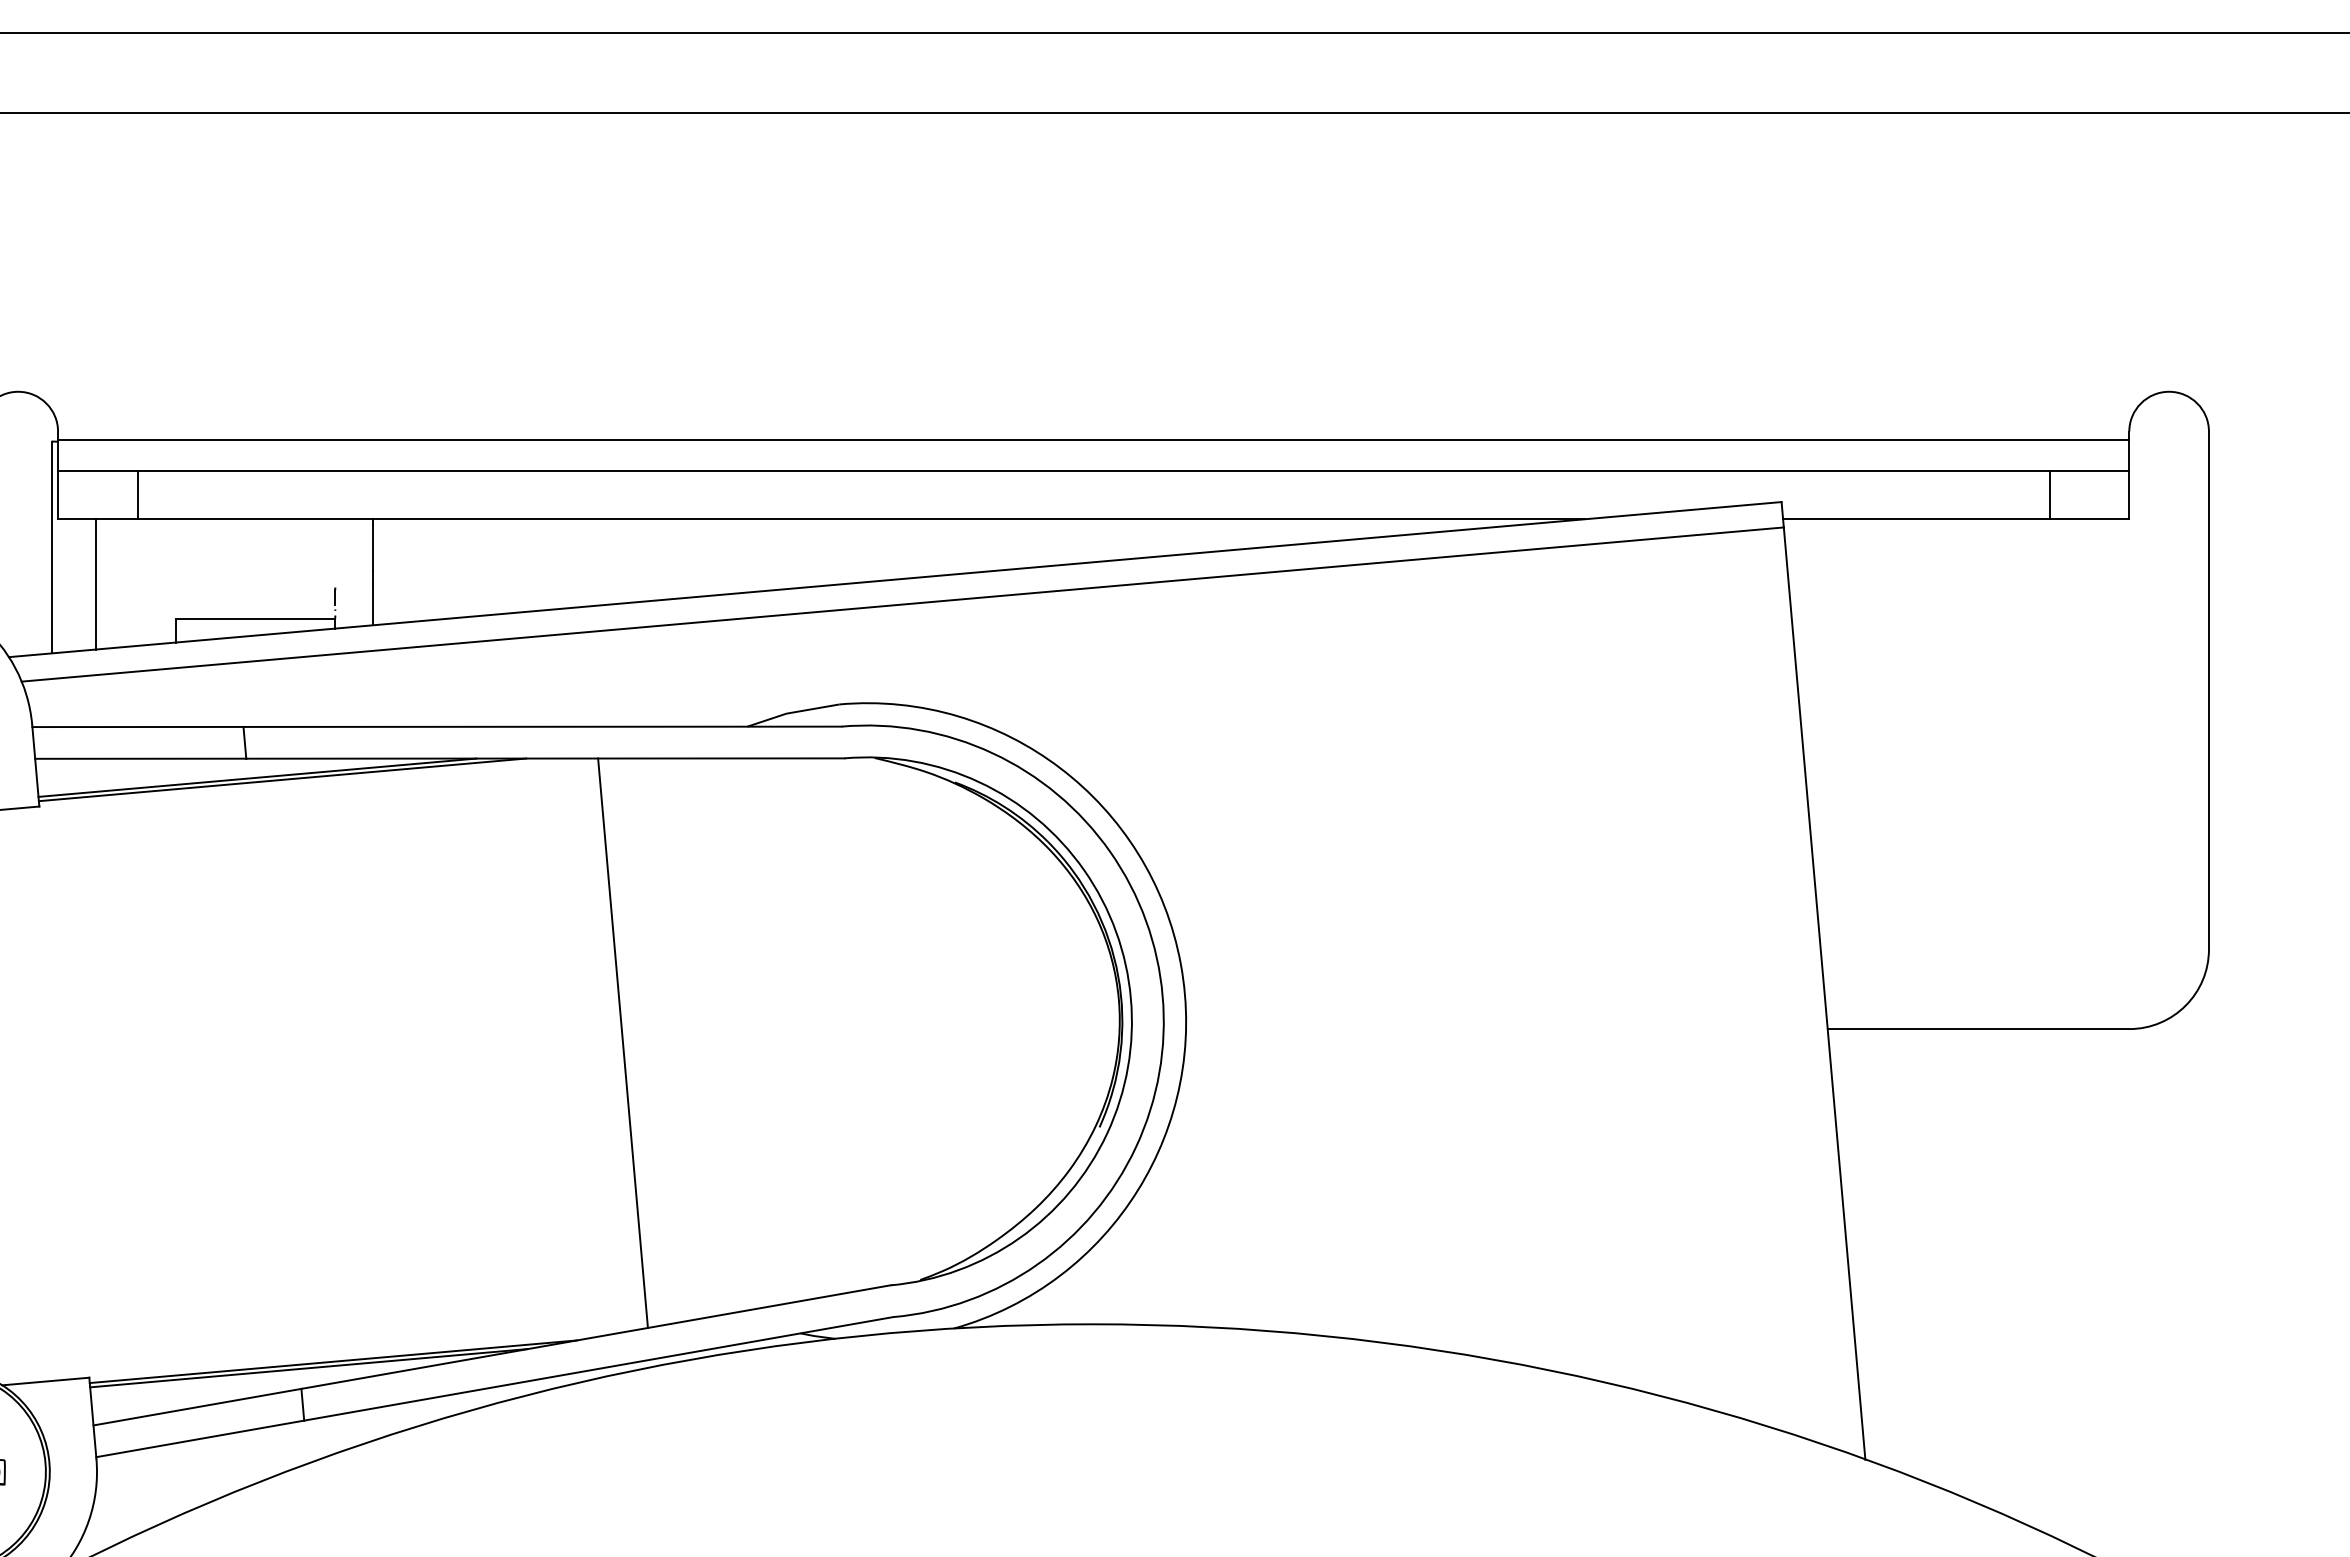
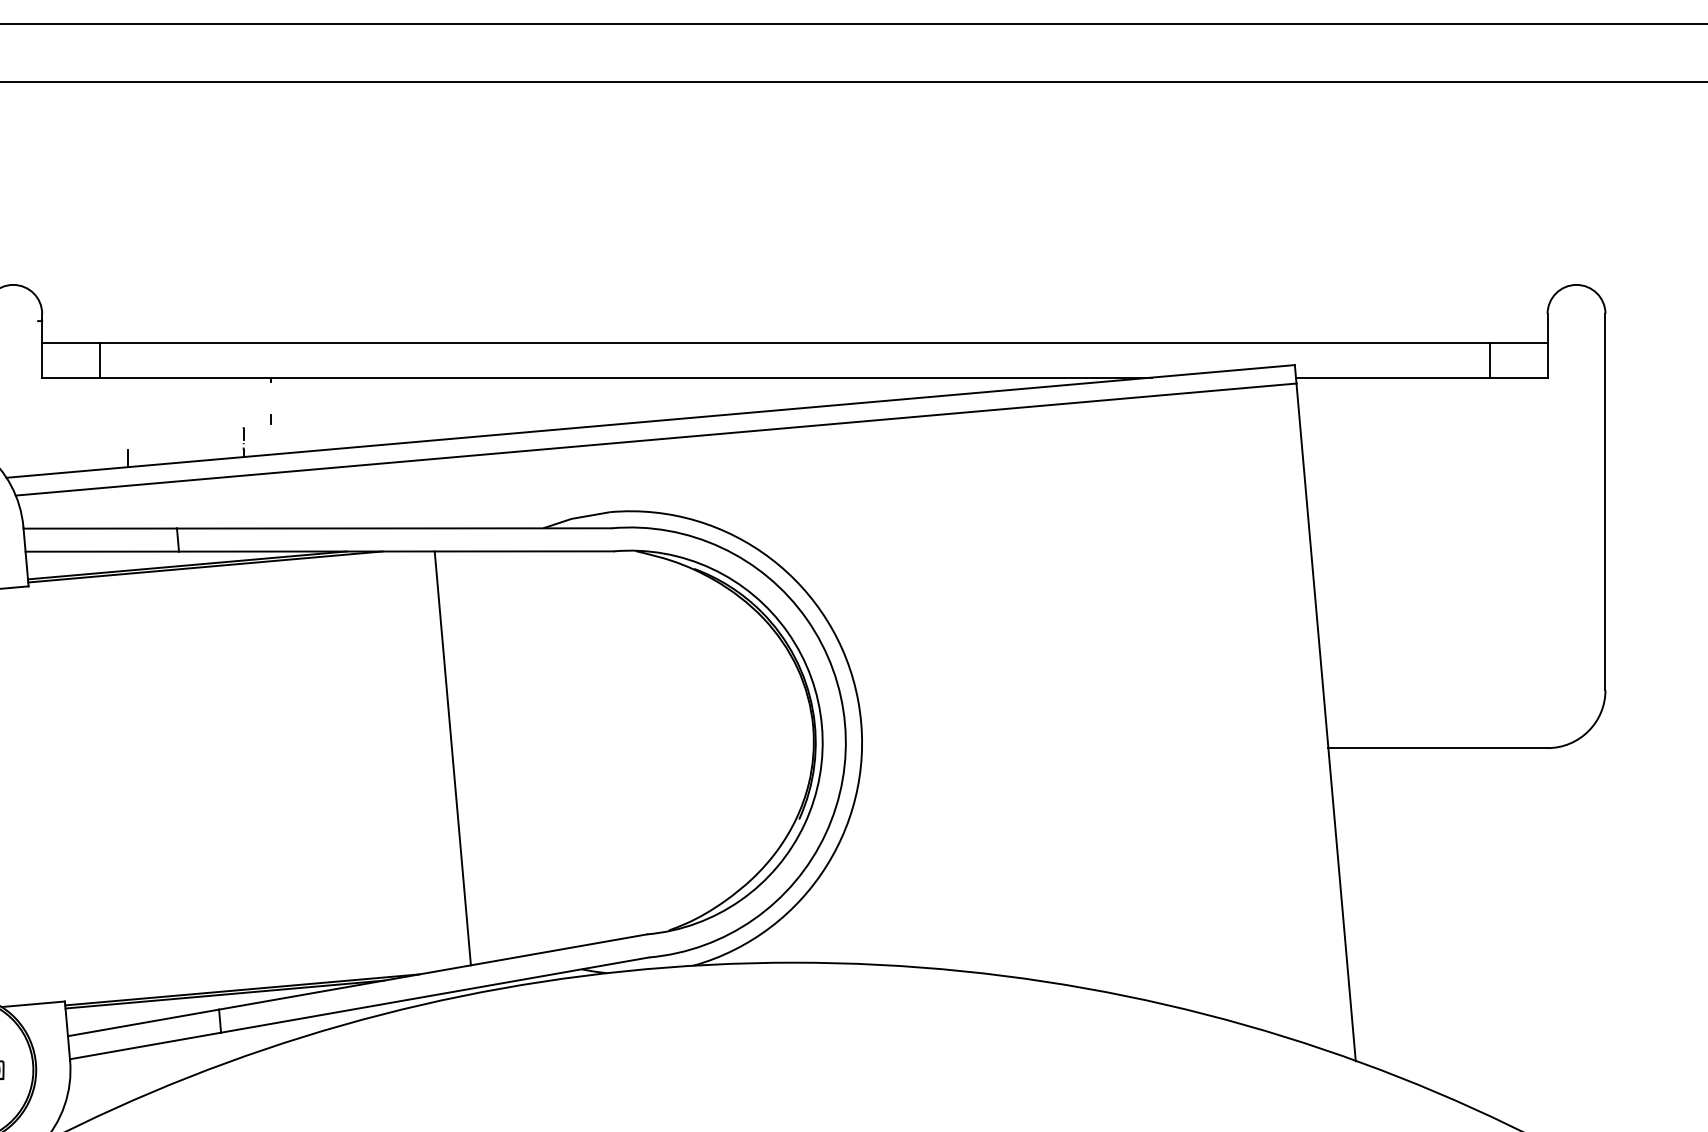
line: (1093, 439) -> (794, 319), removed
line: (52, 547) -> (38, 398), removed
line: (372, 548) -> (270, 398), removed
line: (96, 584) -> (70, 425), removed
line: (372, 604) -> (270, 439), removed
line: (255, 618) -> (185, 449), removed

